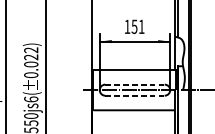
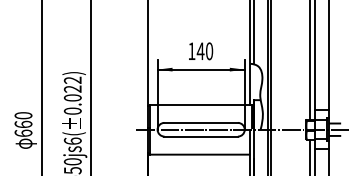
text: (137, 26) -> (204, 51), 151 -> 140
line: (135, 84) -> (201, 122), dashed -> solid
line: (135, 95) -> (201, 136), dashed -> solid

